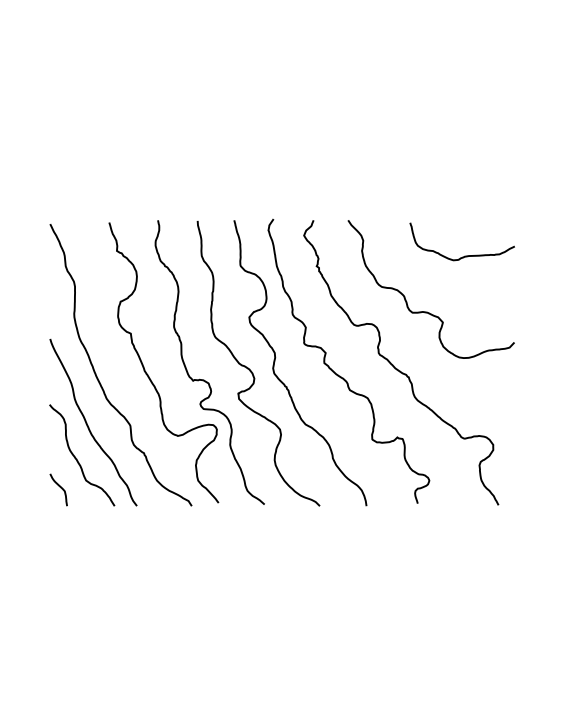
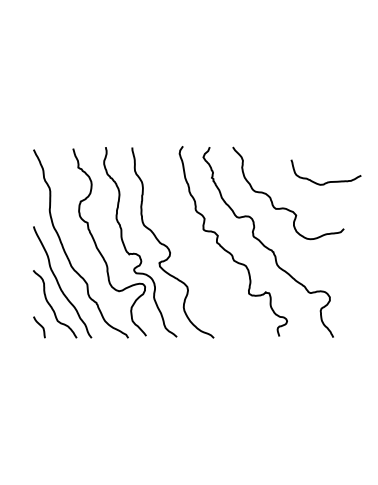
curve: (464, 255) -> (327, 181), moved
curve: (275, 363) -> (184, 242), removed

